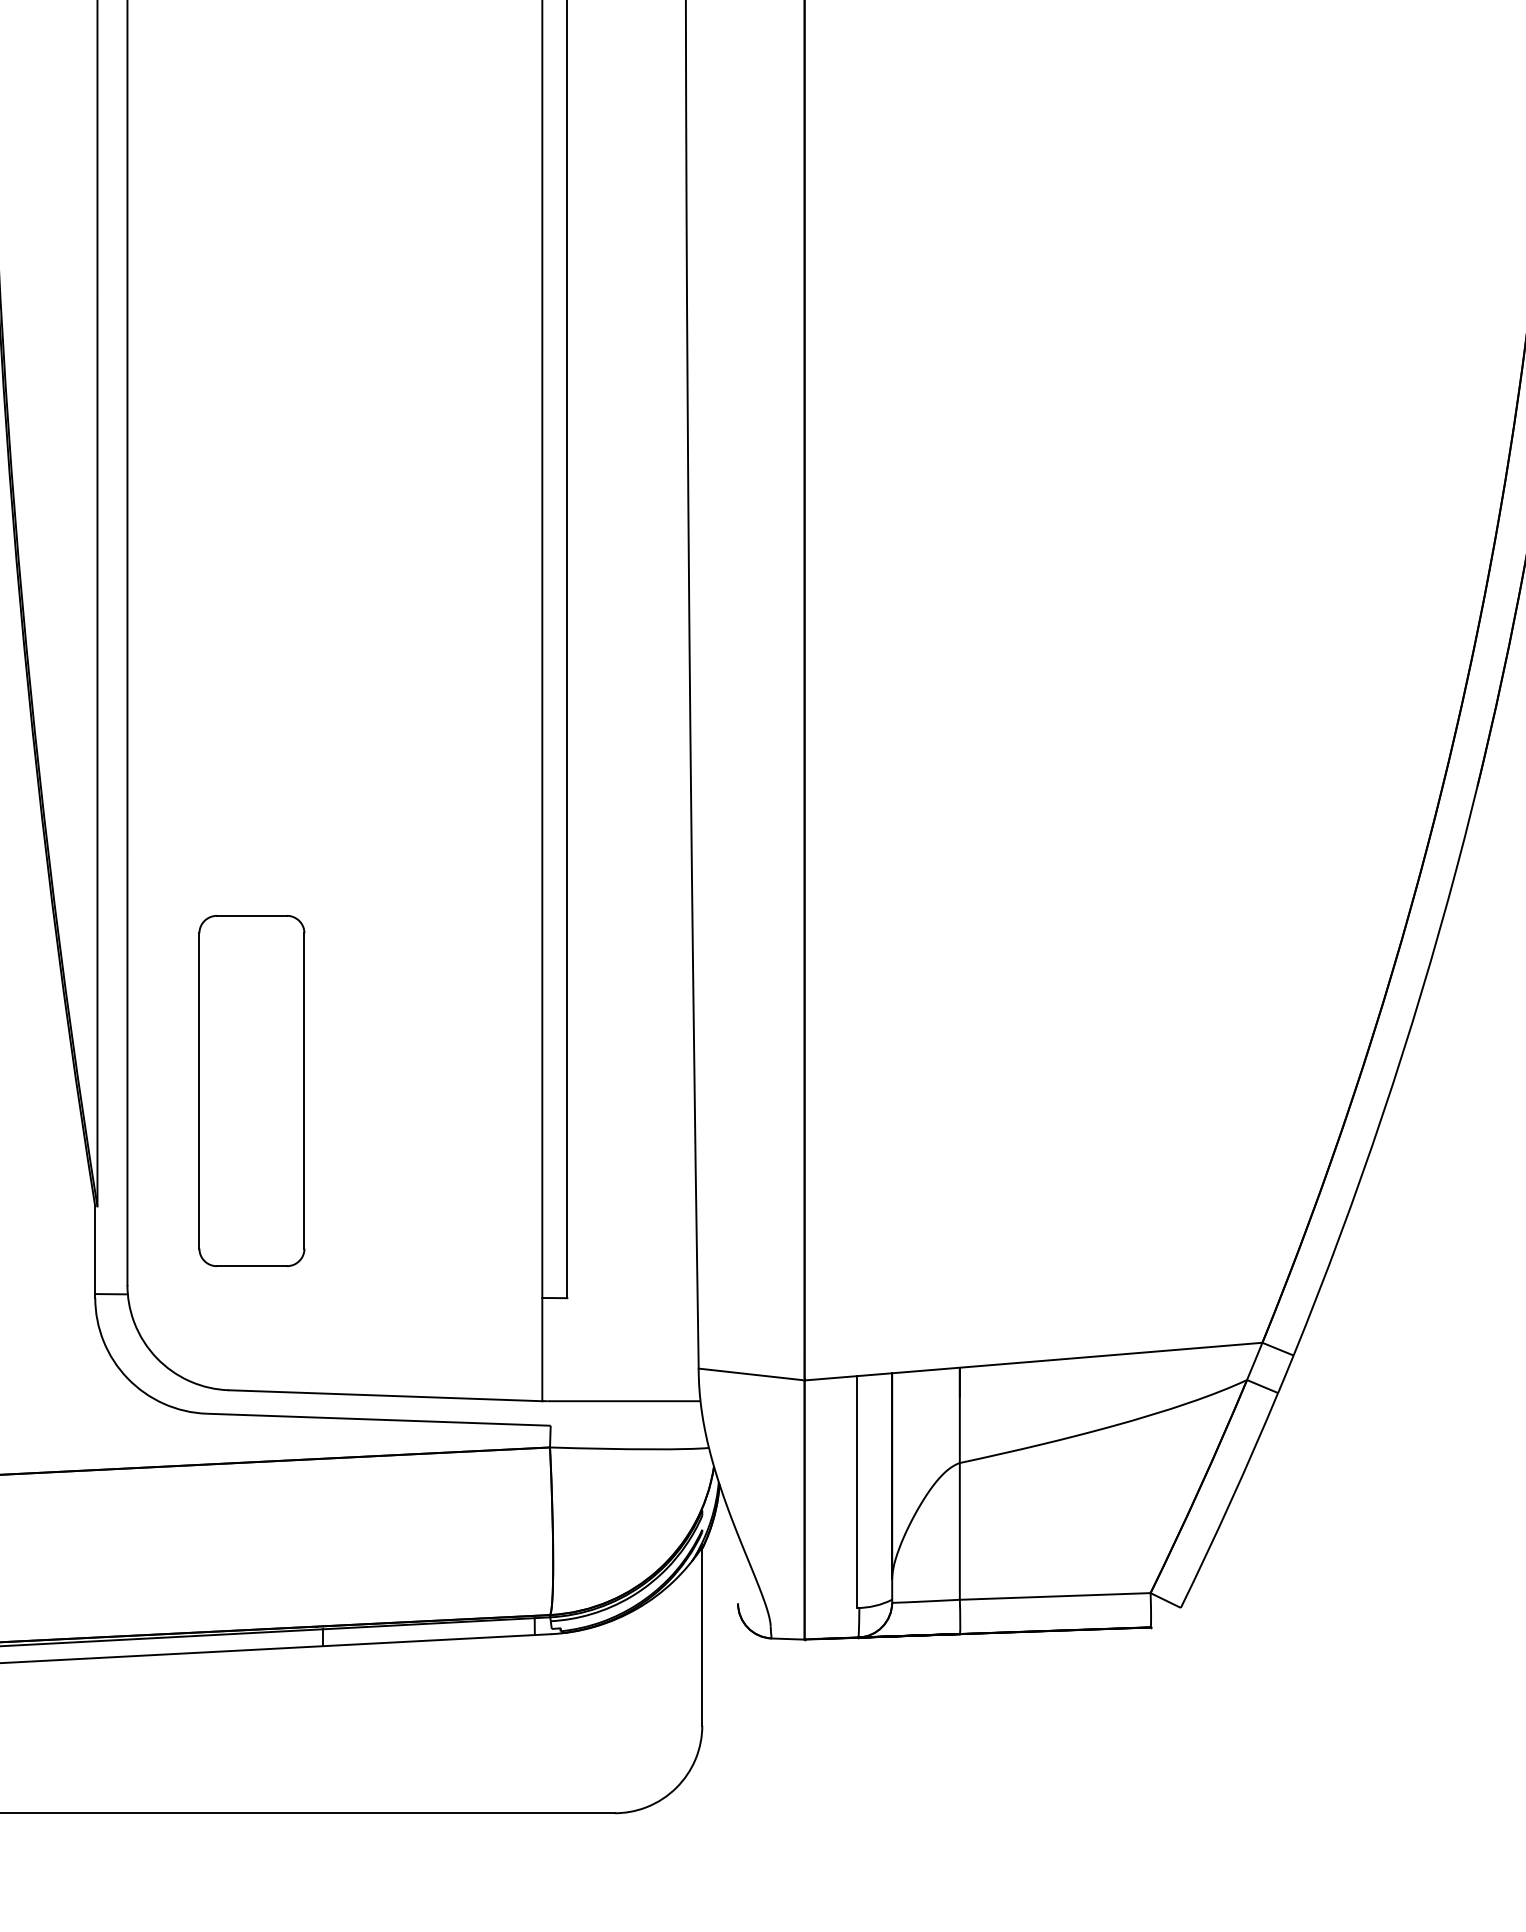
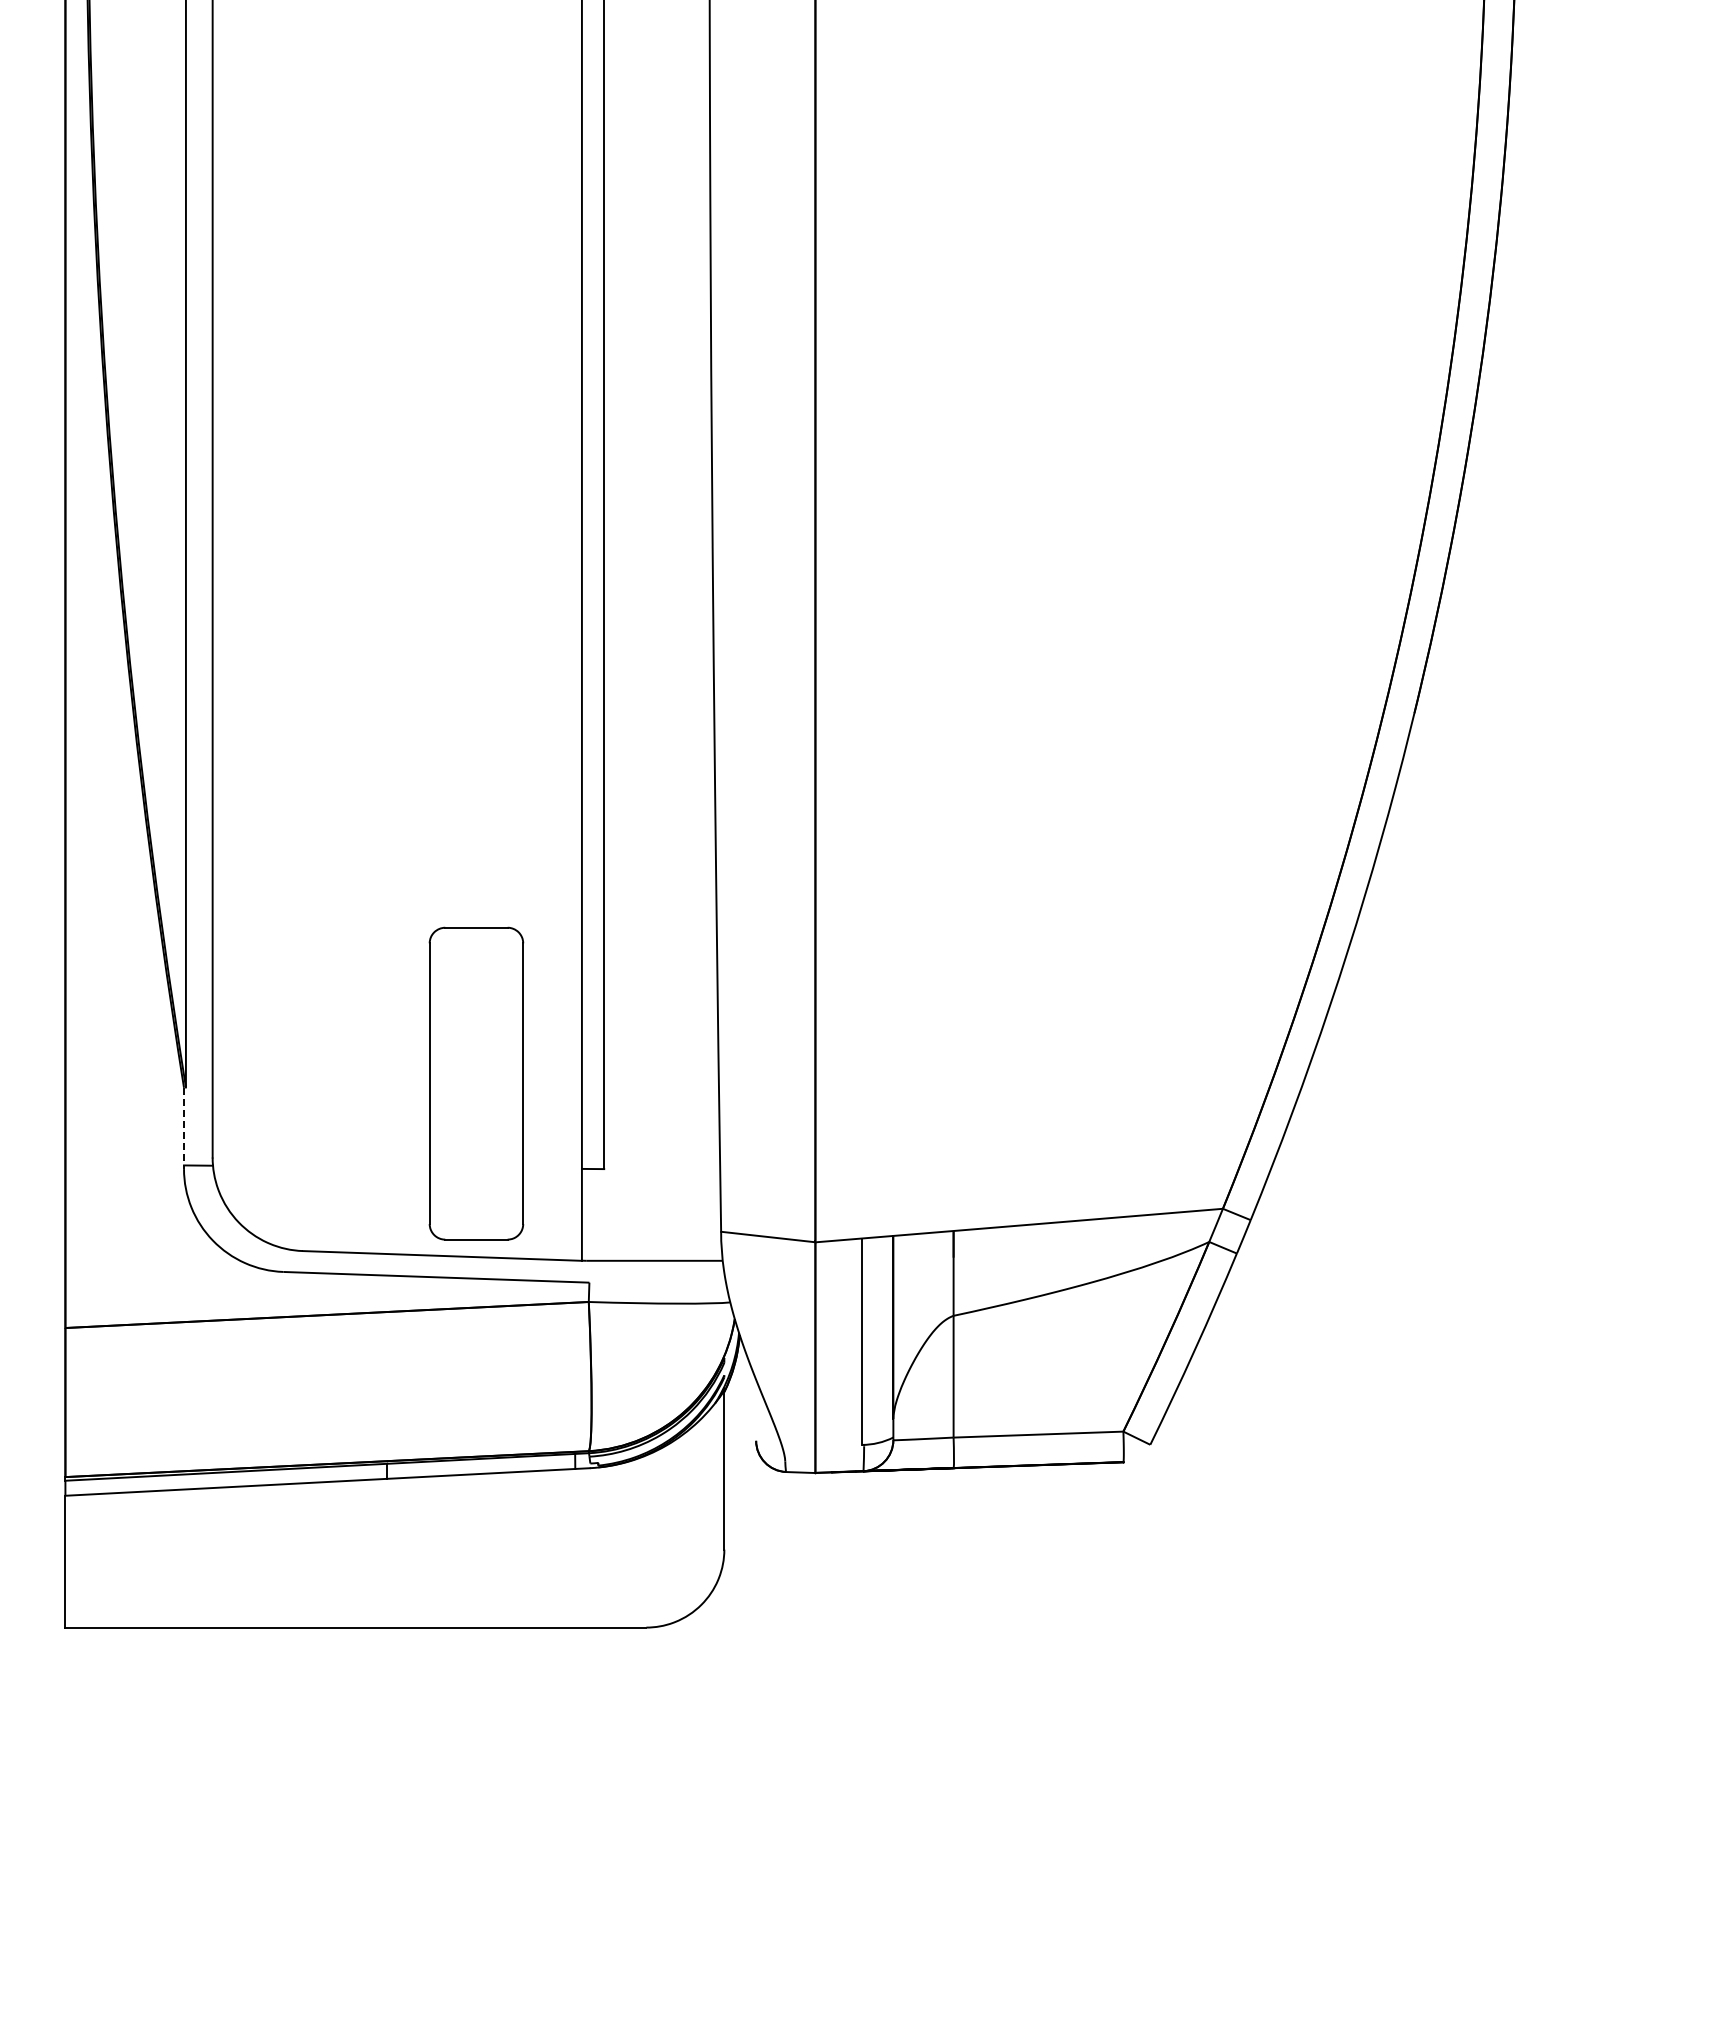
part: (251, 1090) -> (476, 1083), moved
line: (95, 1252) -> (184, 1128), solid -> dashed

